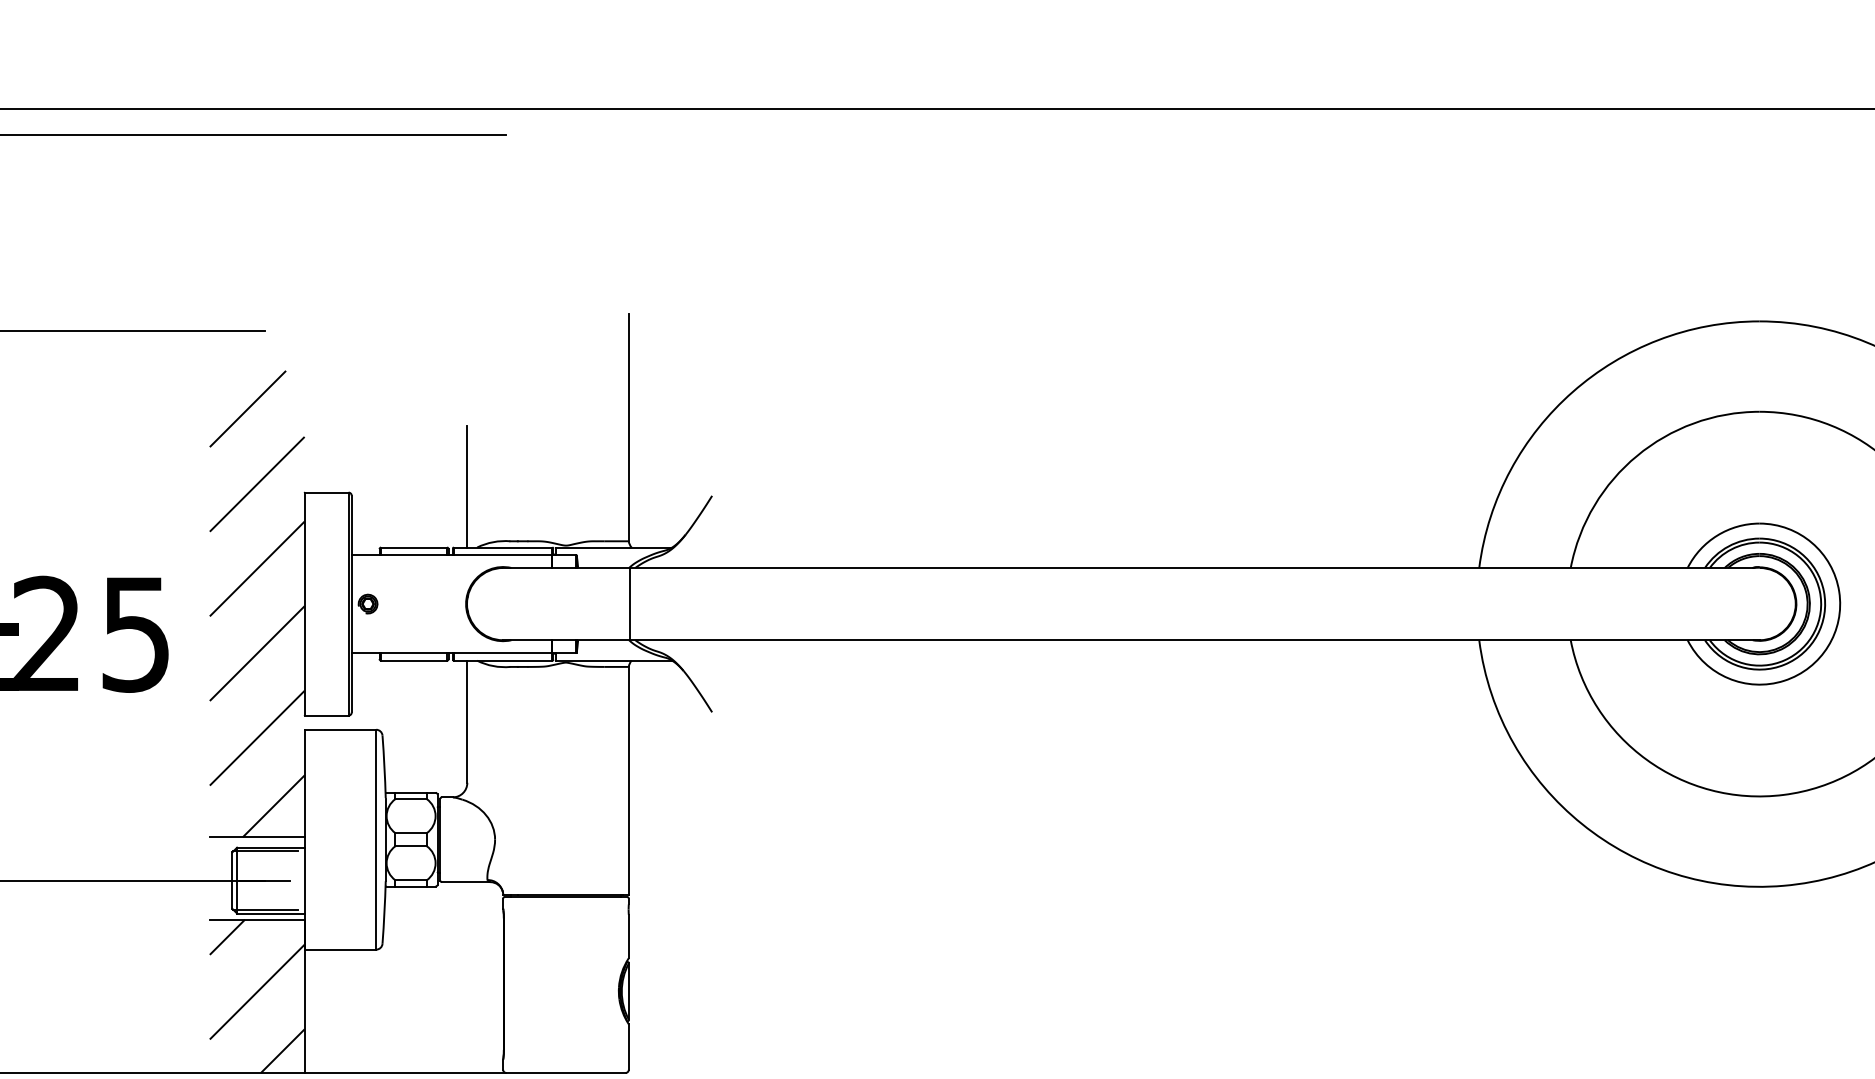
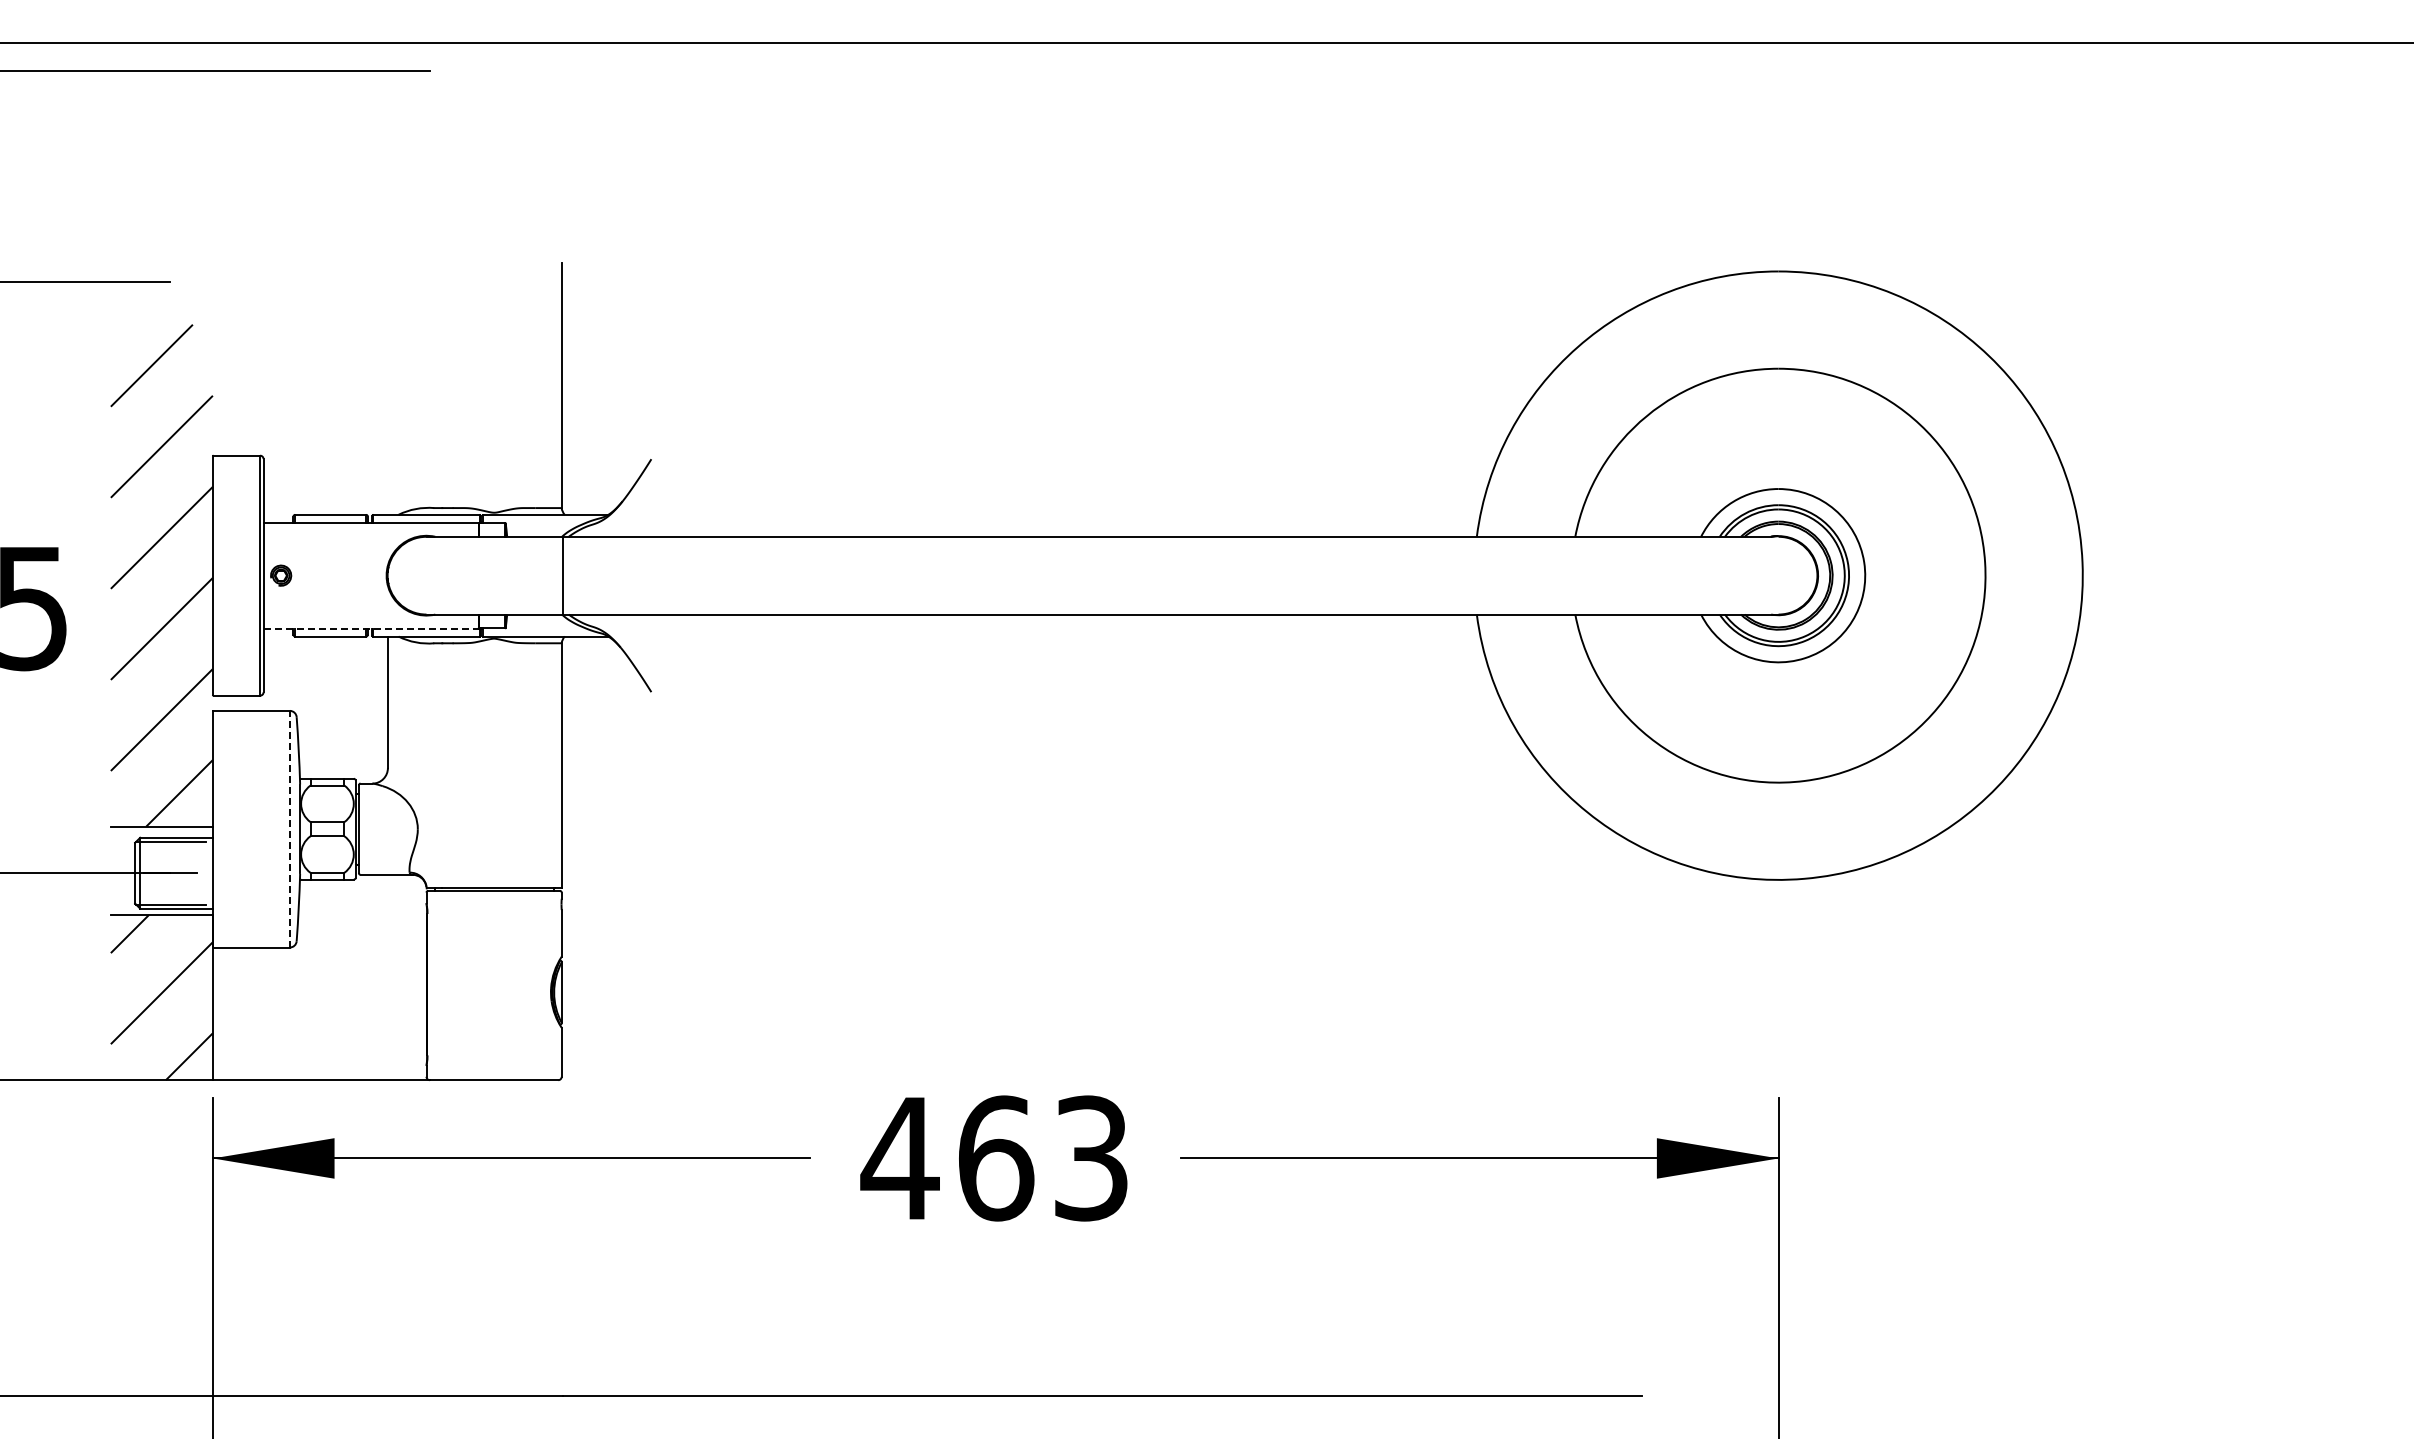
line: (466, 485) -> (387, 448), removed
line: (452, 653) -> (371, 628), solid -> dashed
line: (375, 839) -> (289, 828), solid -> dashed

